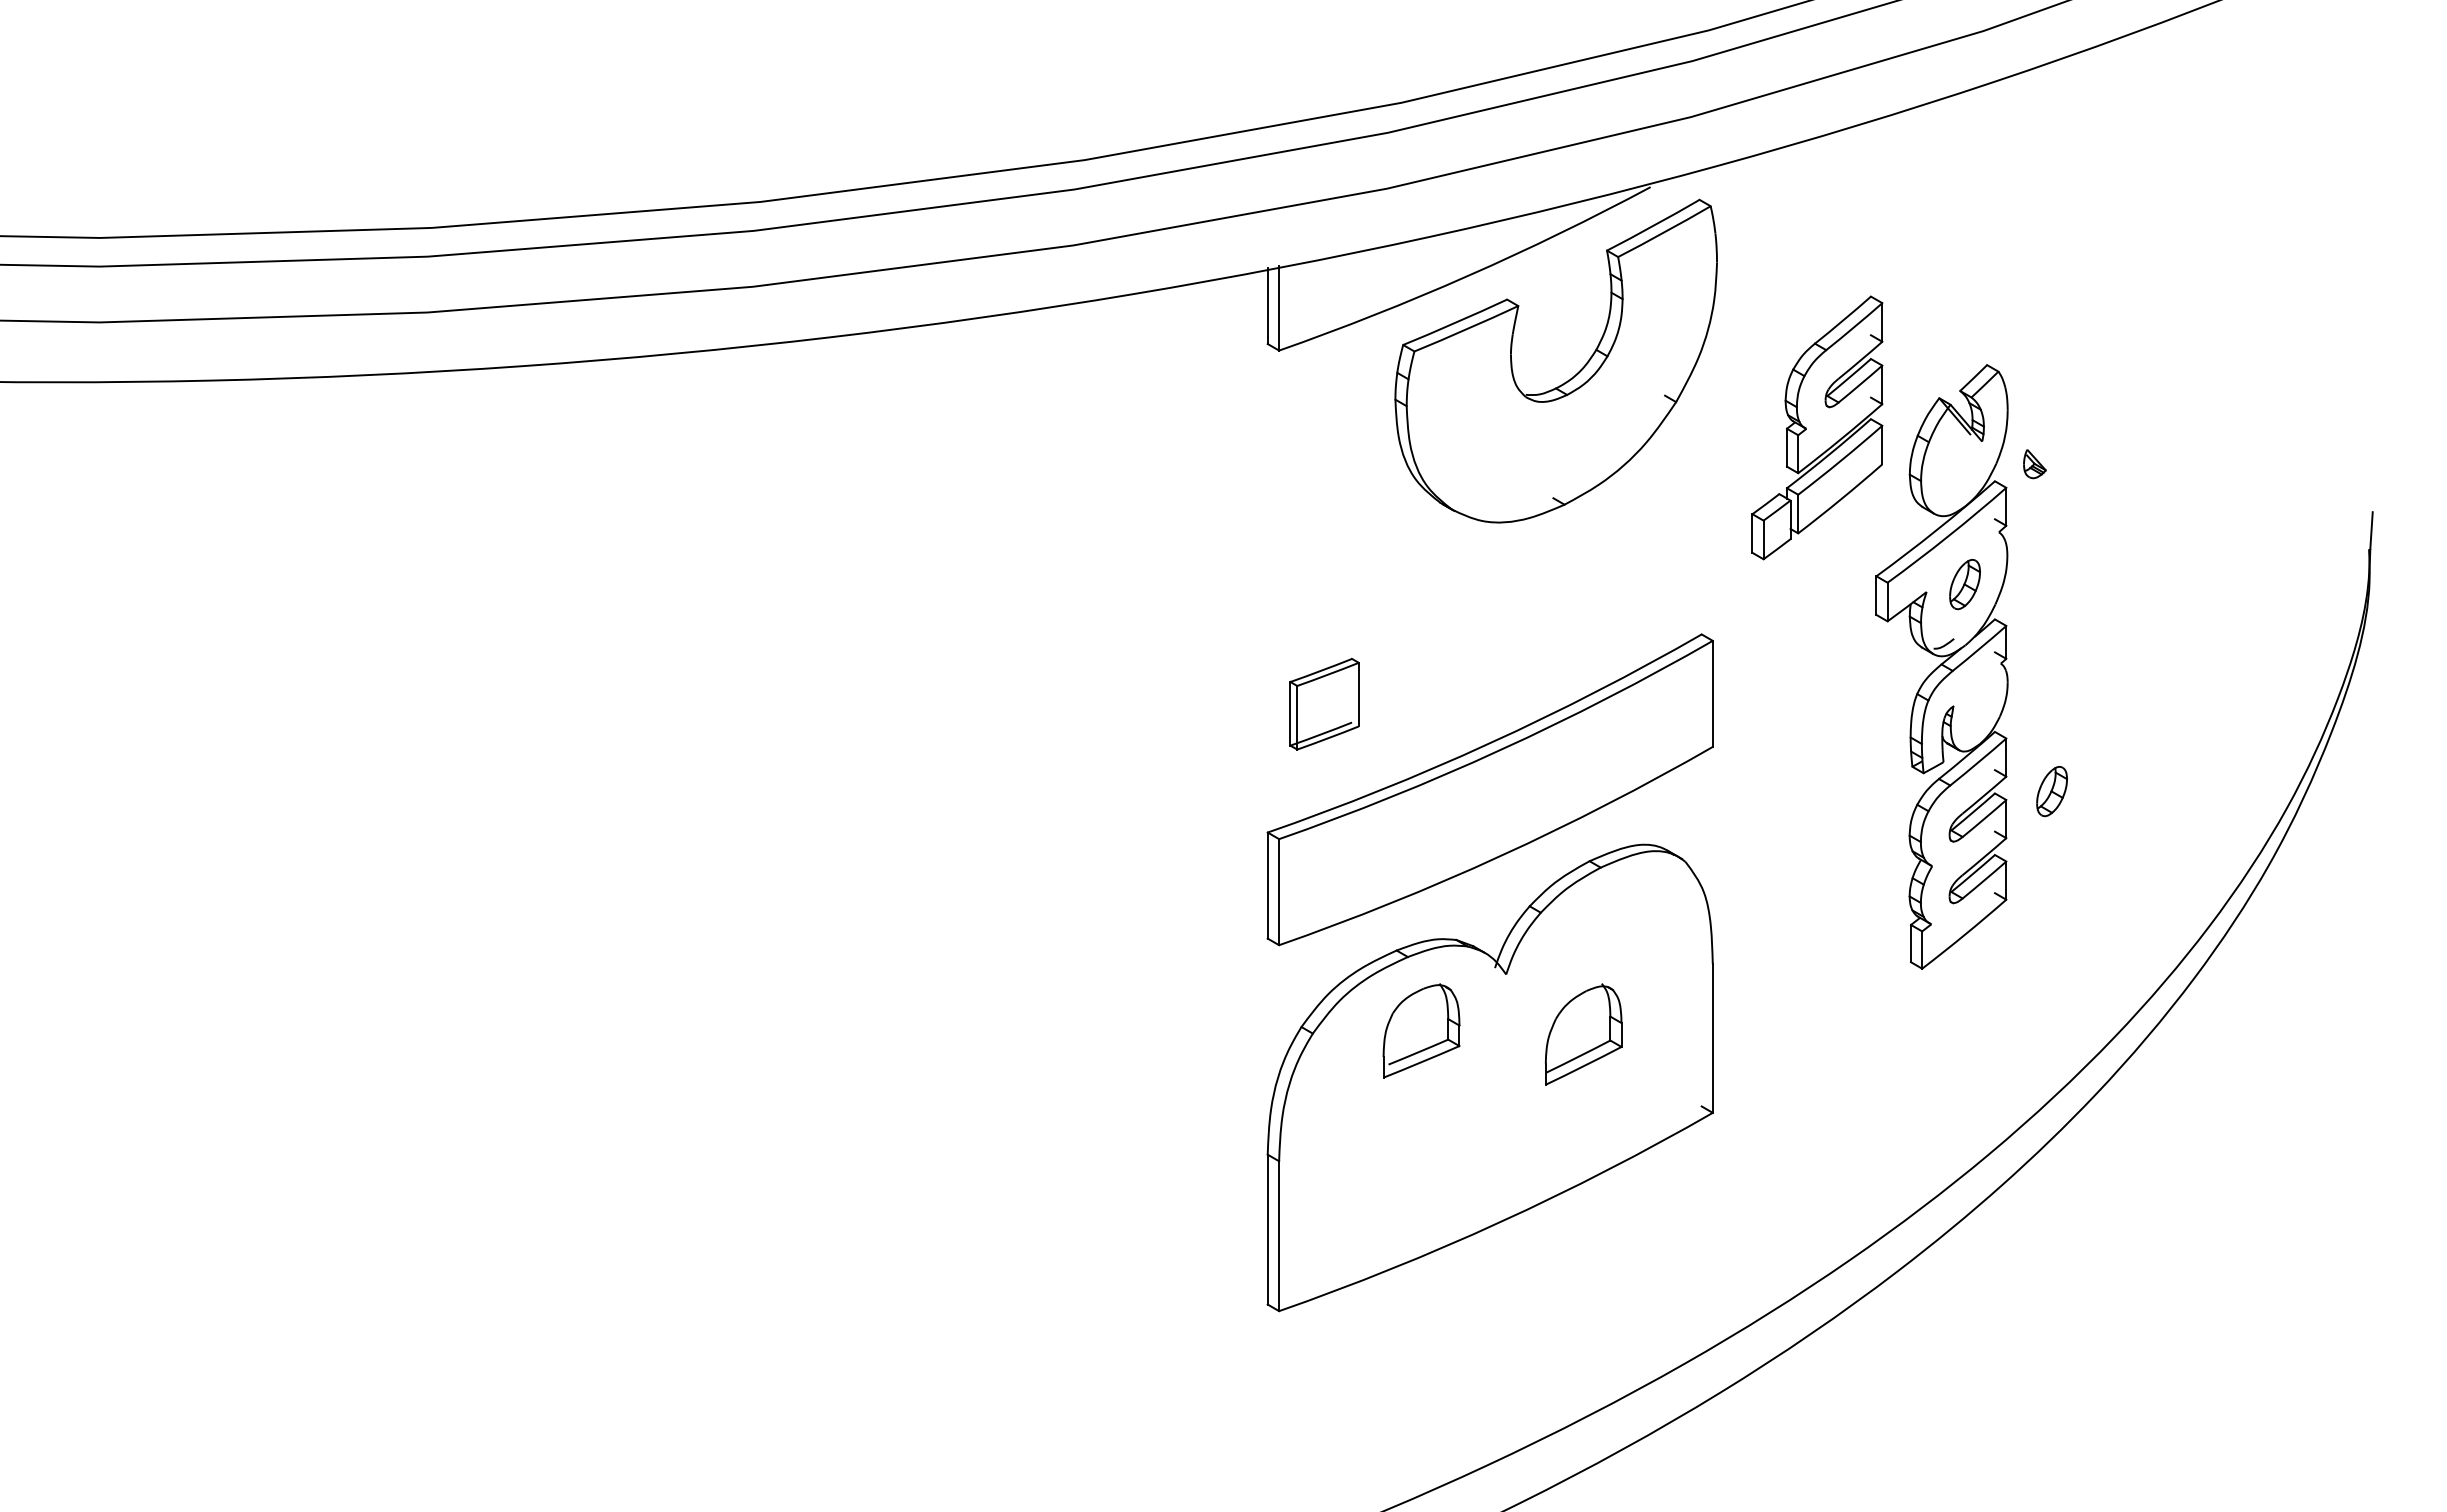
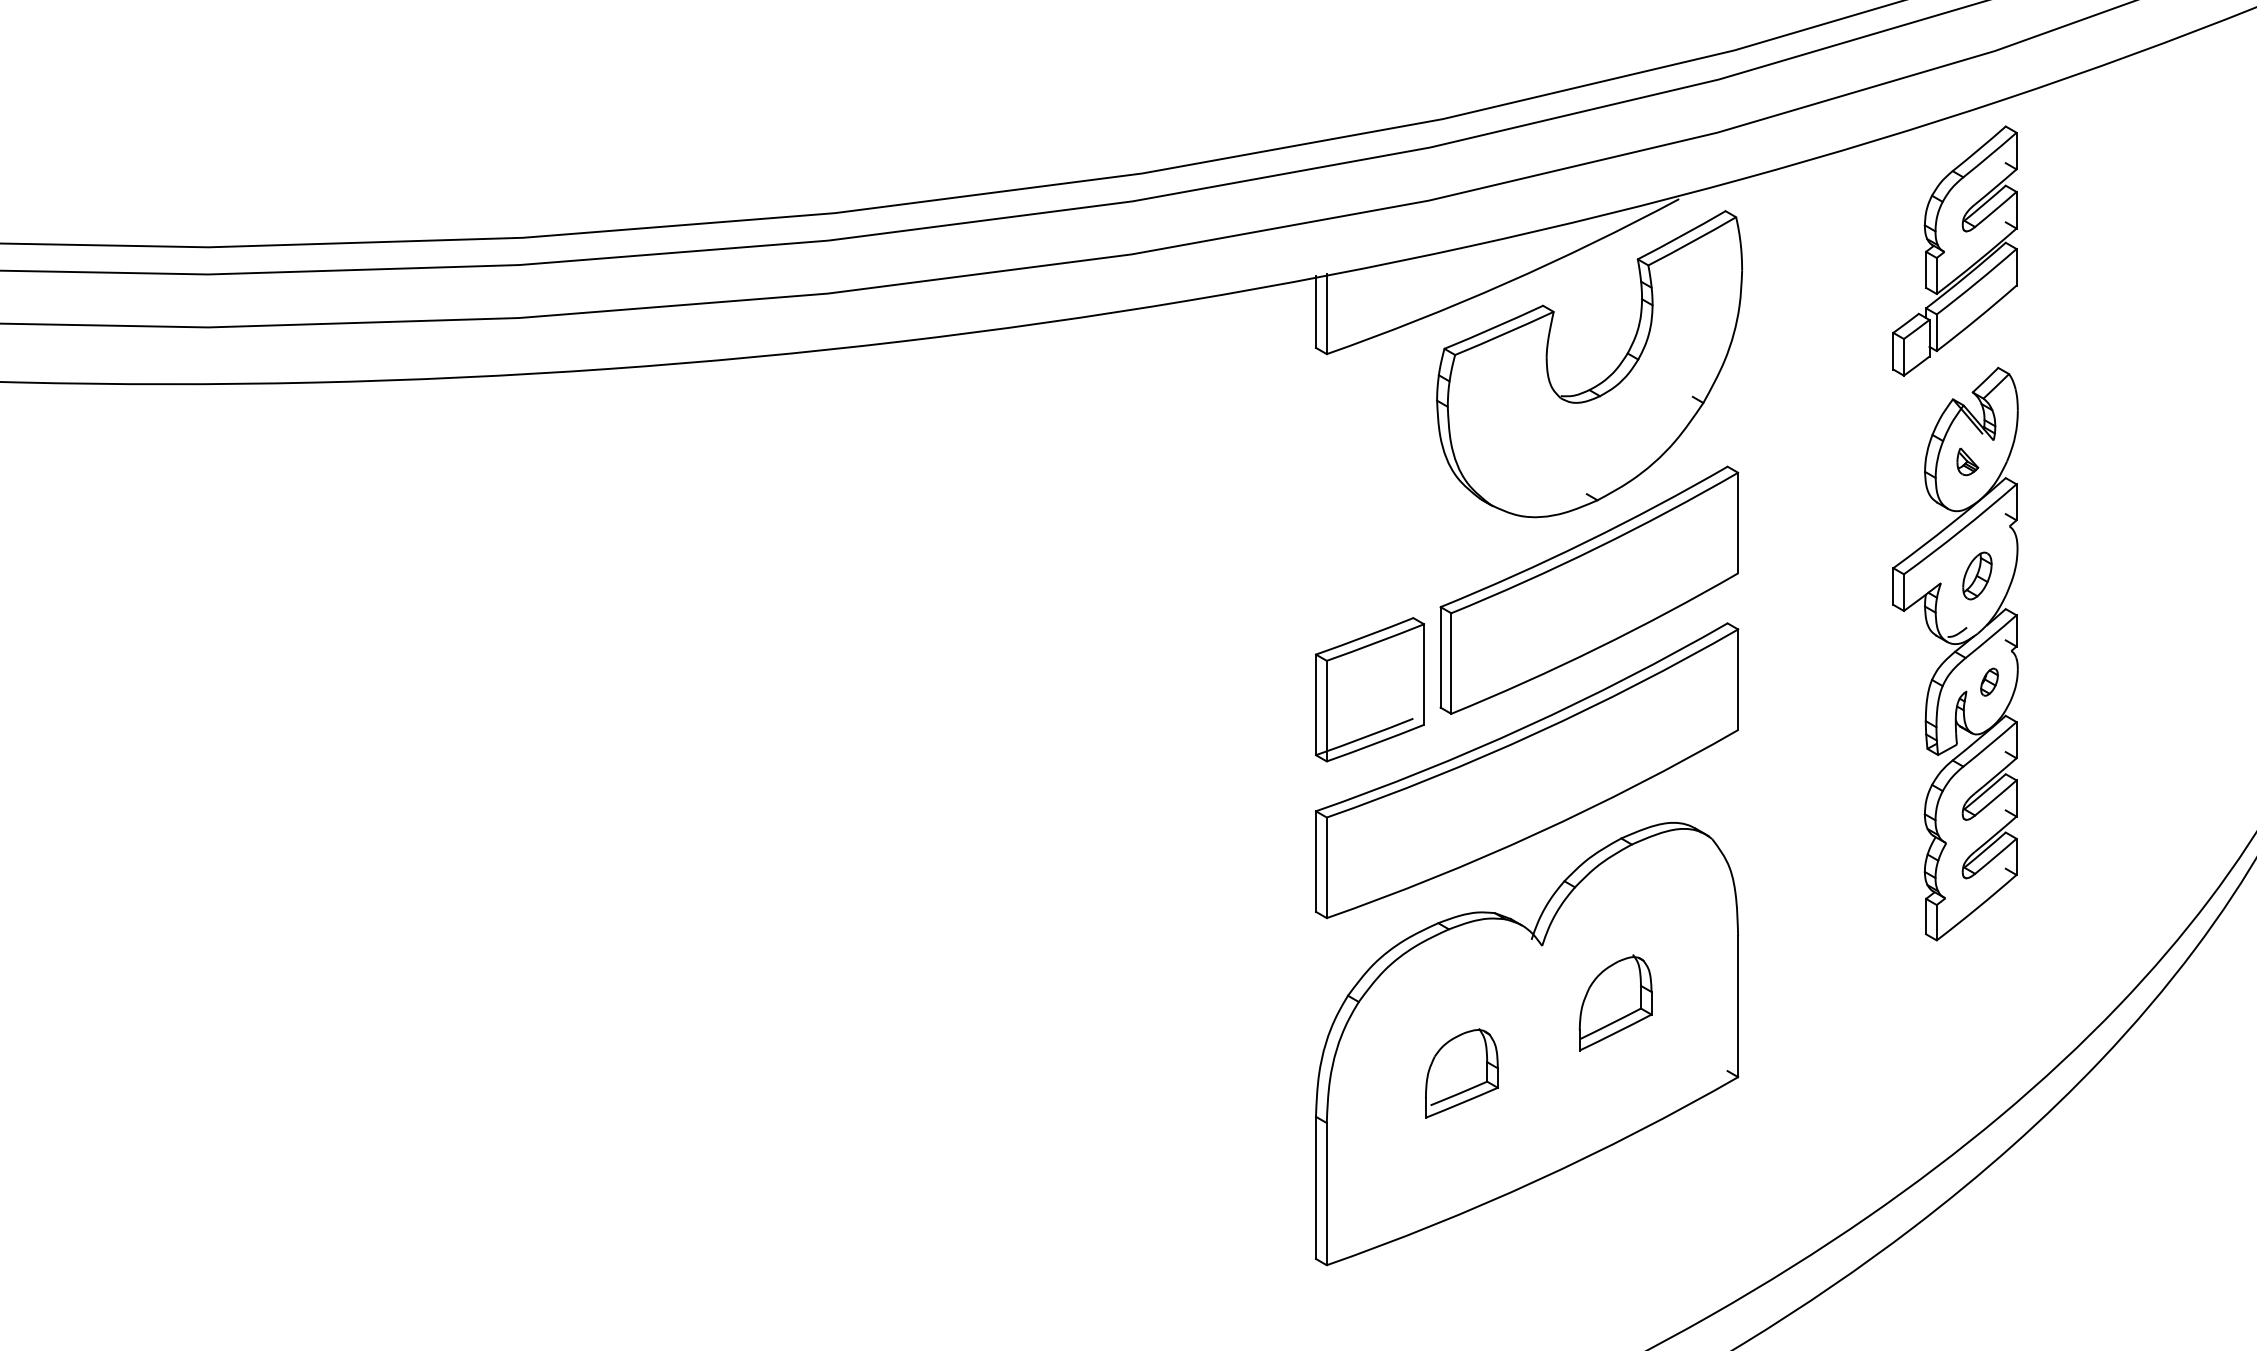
part: (1817, 427) -> (1955, 250), moved
part: (2034, 464) -> (1967, 462), moved
part: (1555, 599) -> (1588, 590), added
part: (1977, 696) -> (1989, 682), added
part: (1324, 703) -> (1369, 688), size x1.67
part: (2051, 791) -> (2059, 772), removed
part: (1421, 1030) -> (1461, 1073), moved

